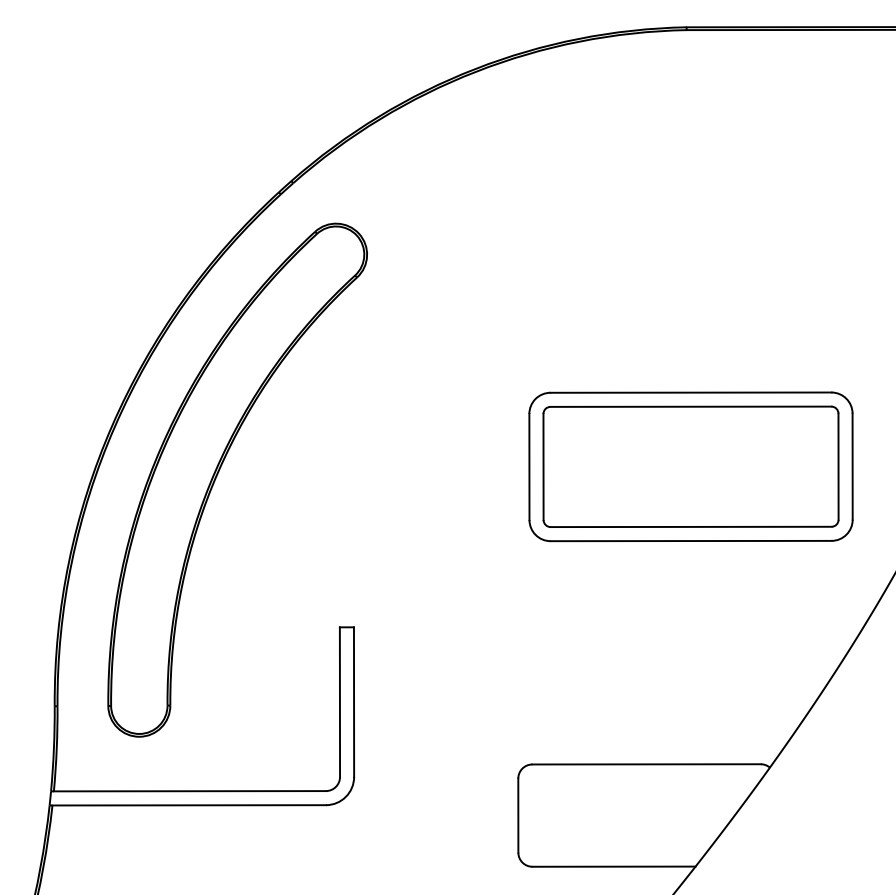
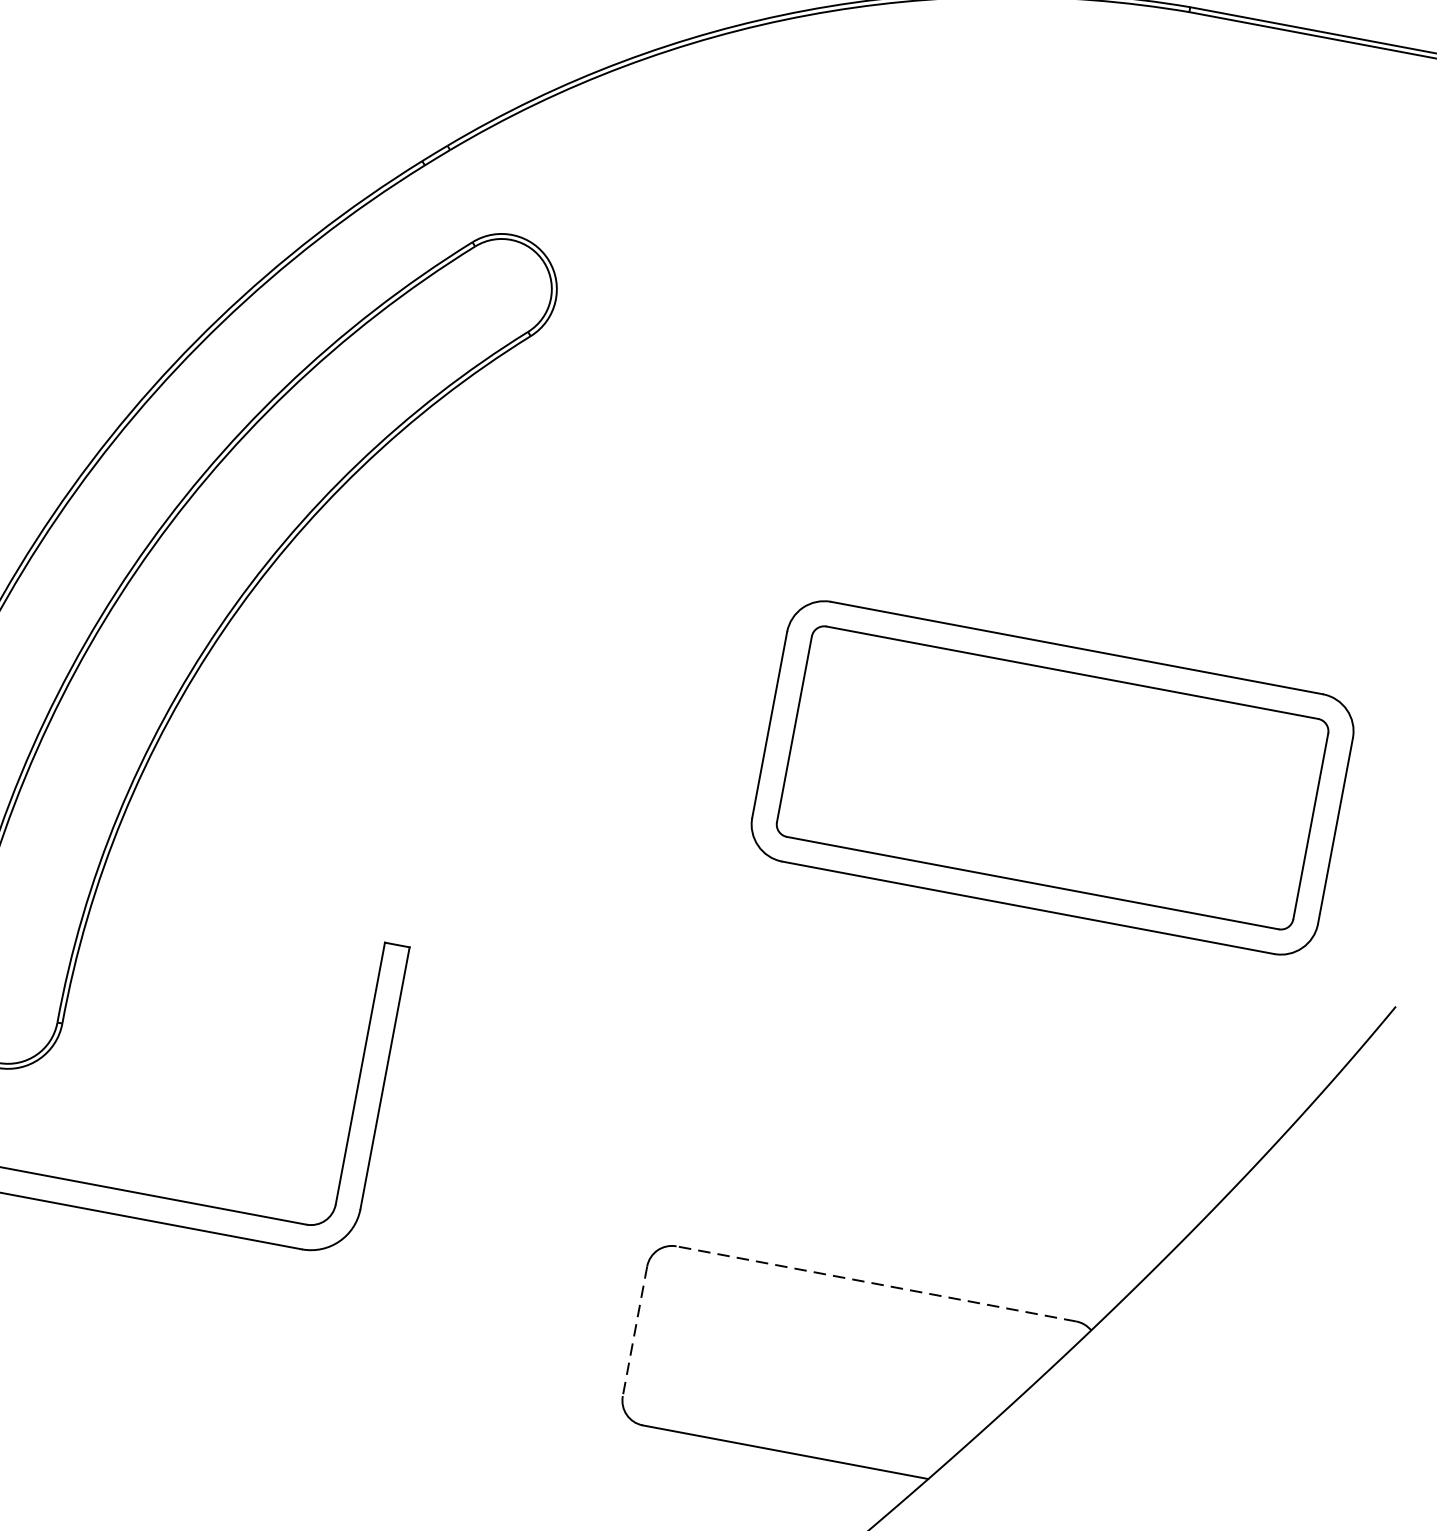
line: (646, 764) -> (876, 1284), solid -> dashed
line: (518, 816) -> (635, 1332), solid -> dashed

